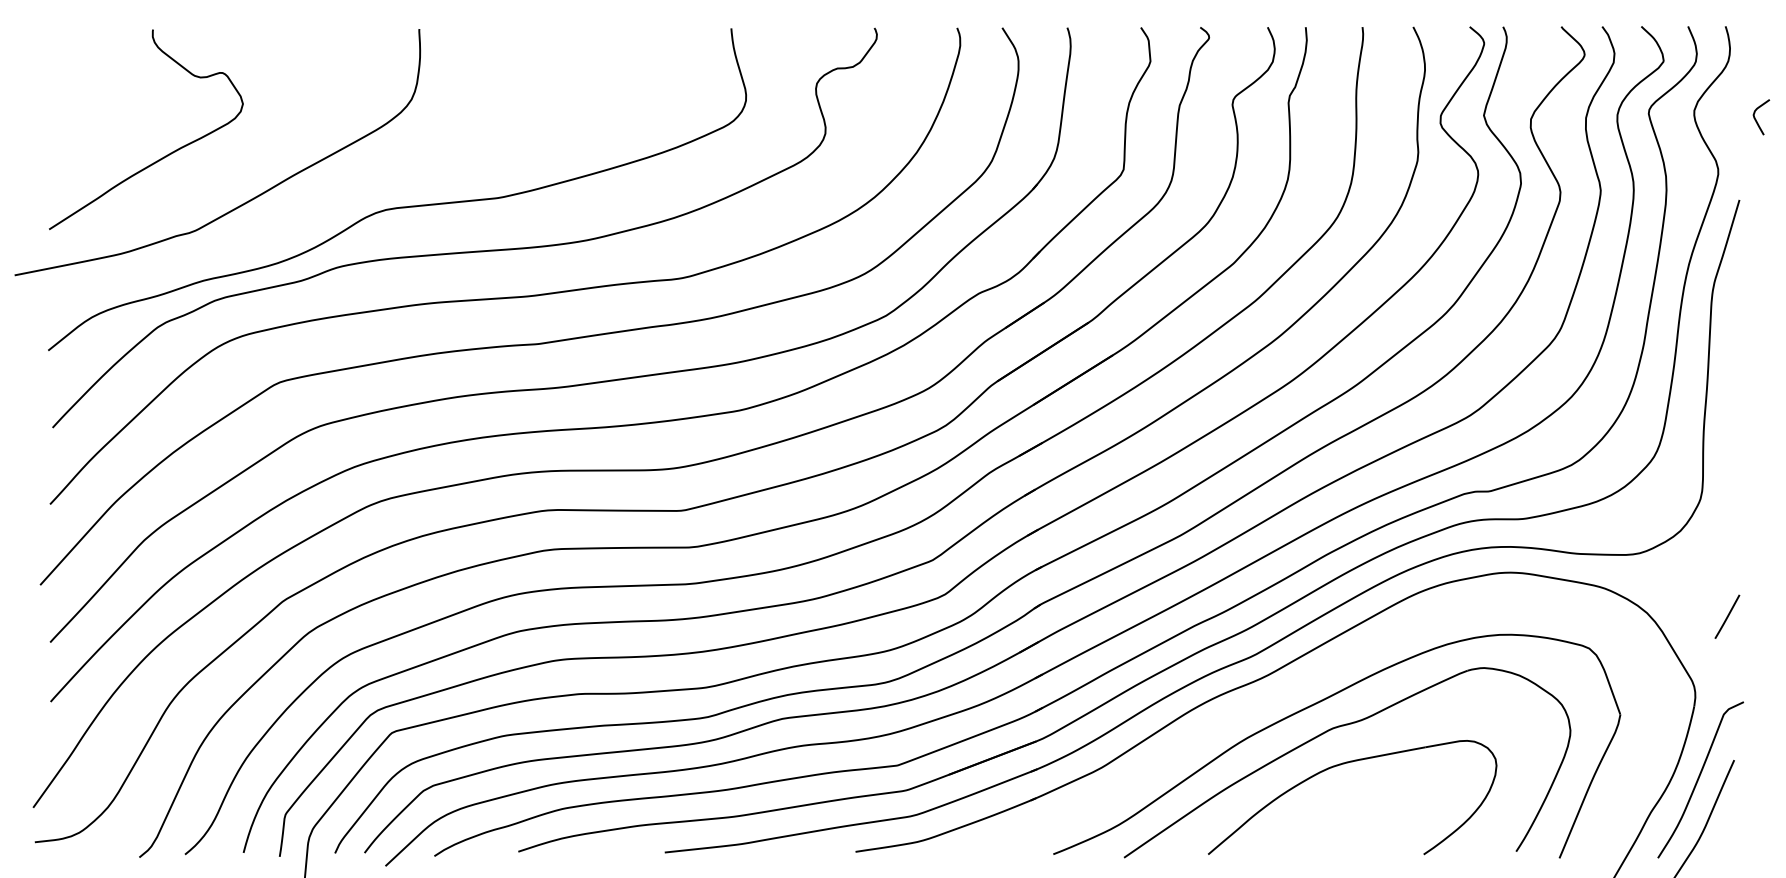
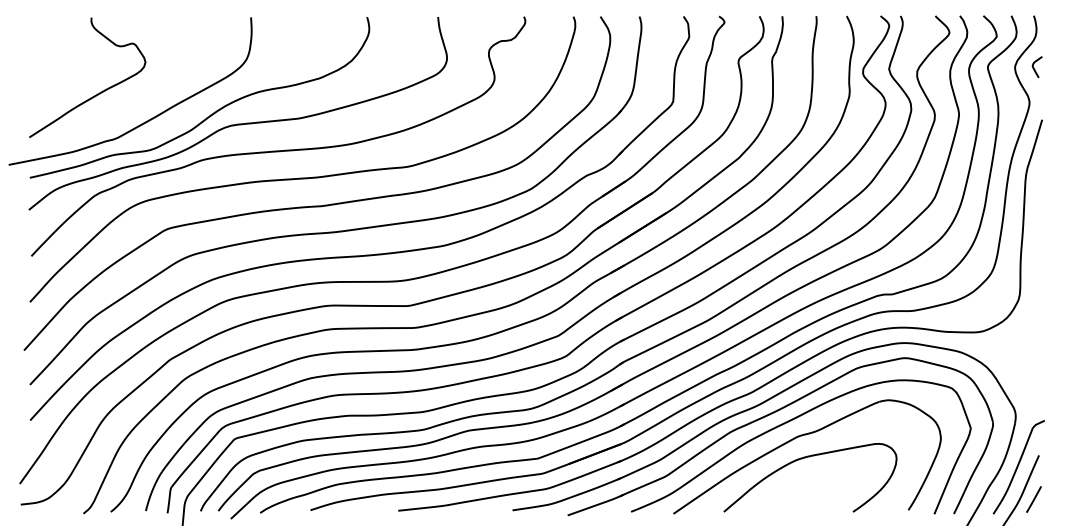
curve: (1756, 117) -> (1034, 67), moved
curve: (351, 191) -> (210, 114), added
line: (1726, 616) -> (1033, 499), moved
part: (1289, 691) -> (772, 414), added

